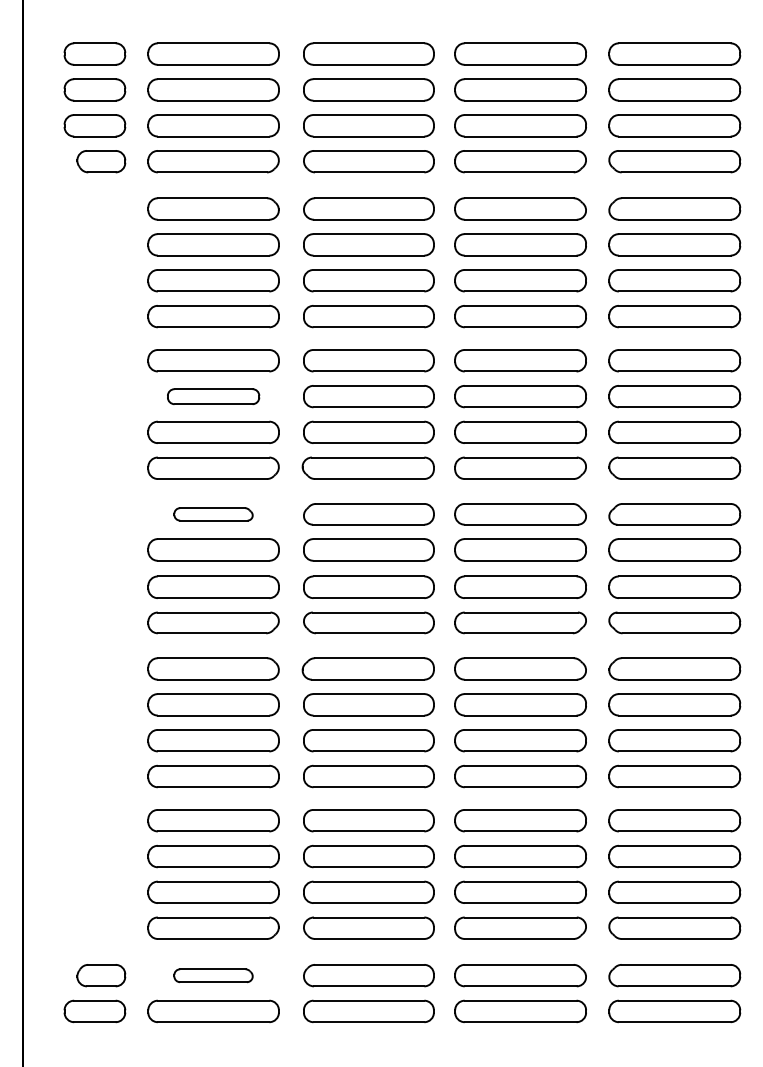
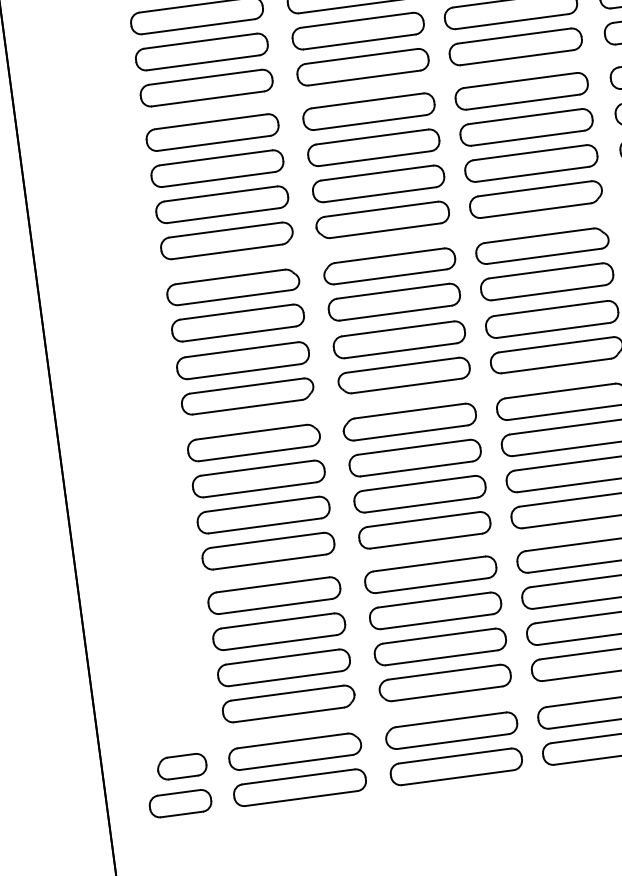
part: (213, 396) -> (217, 168), size x1.43
part: (213, 514) -> (233, 287), size x1.67
part: (213, 975) -> (295, 751), size x1.67

